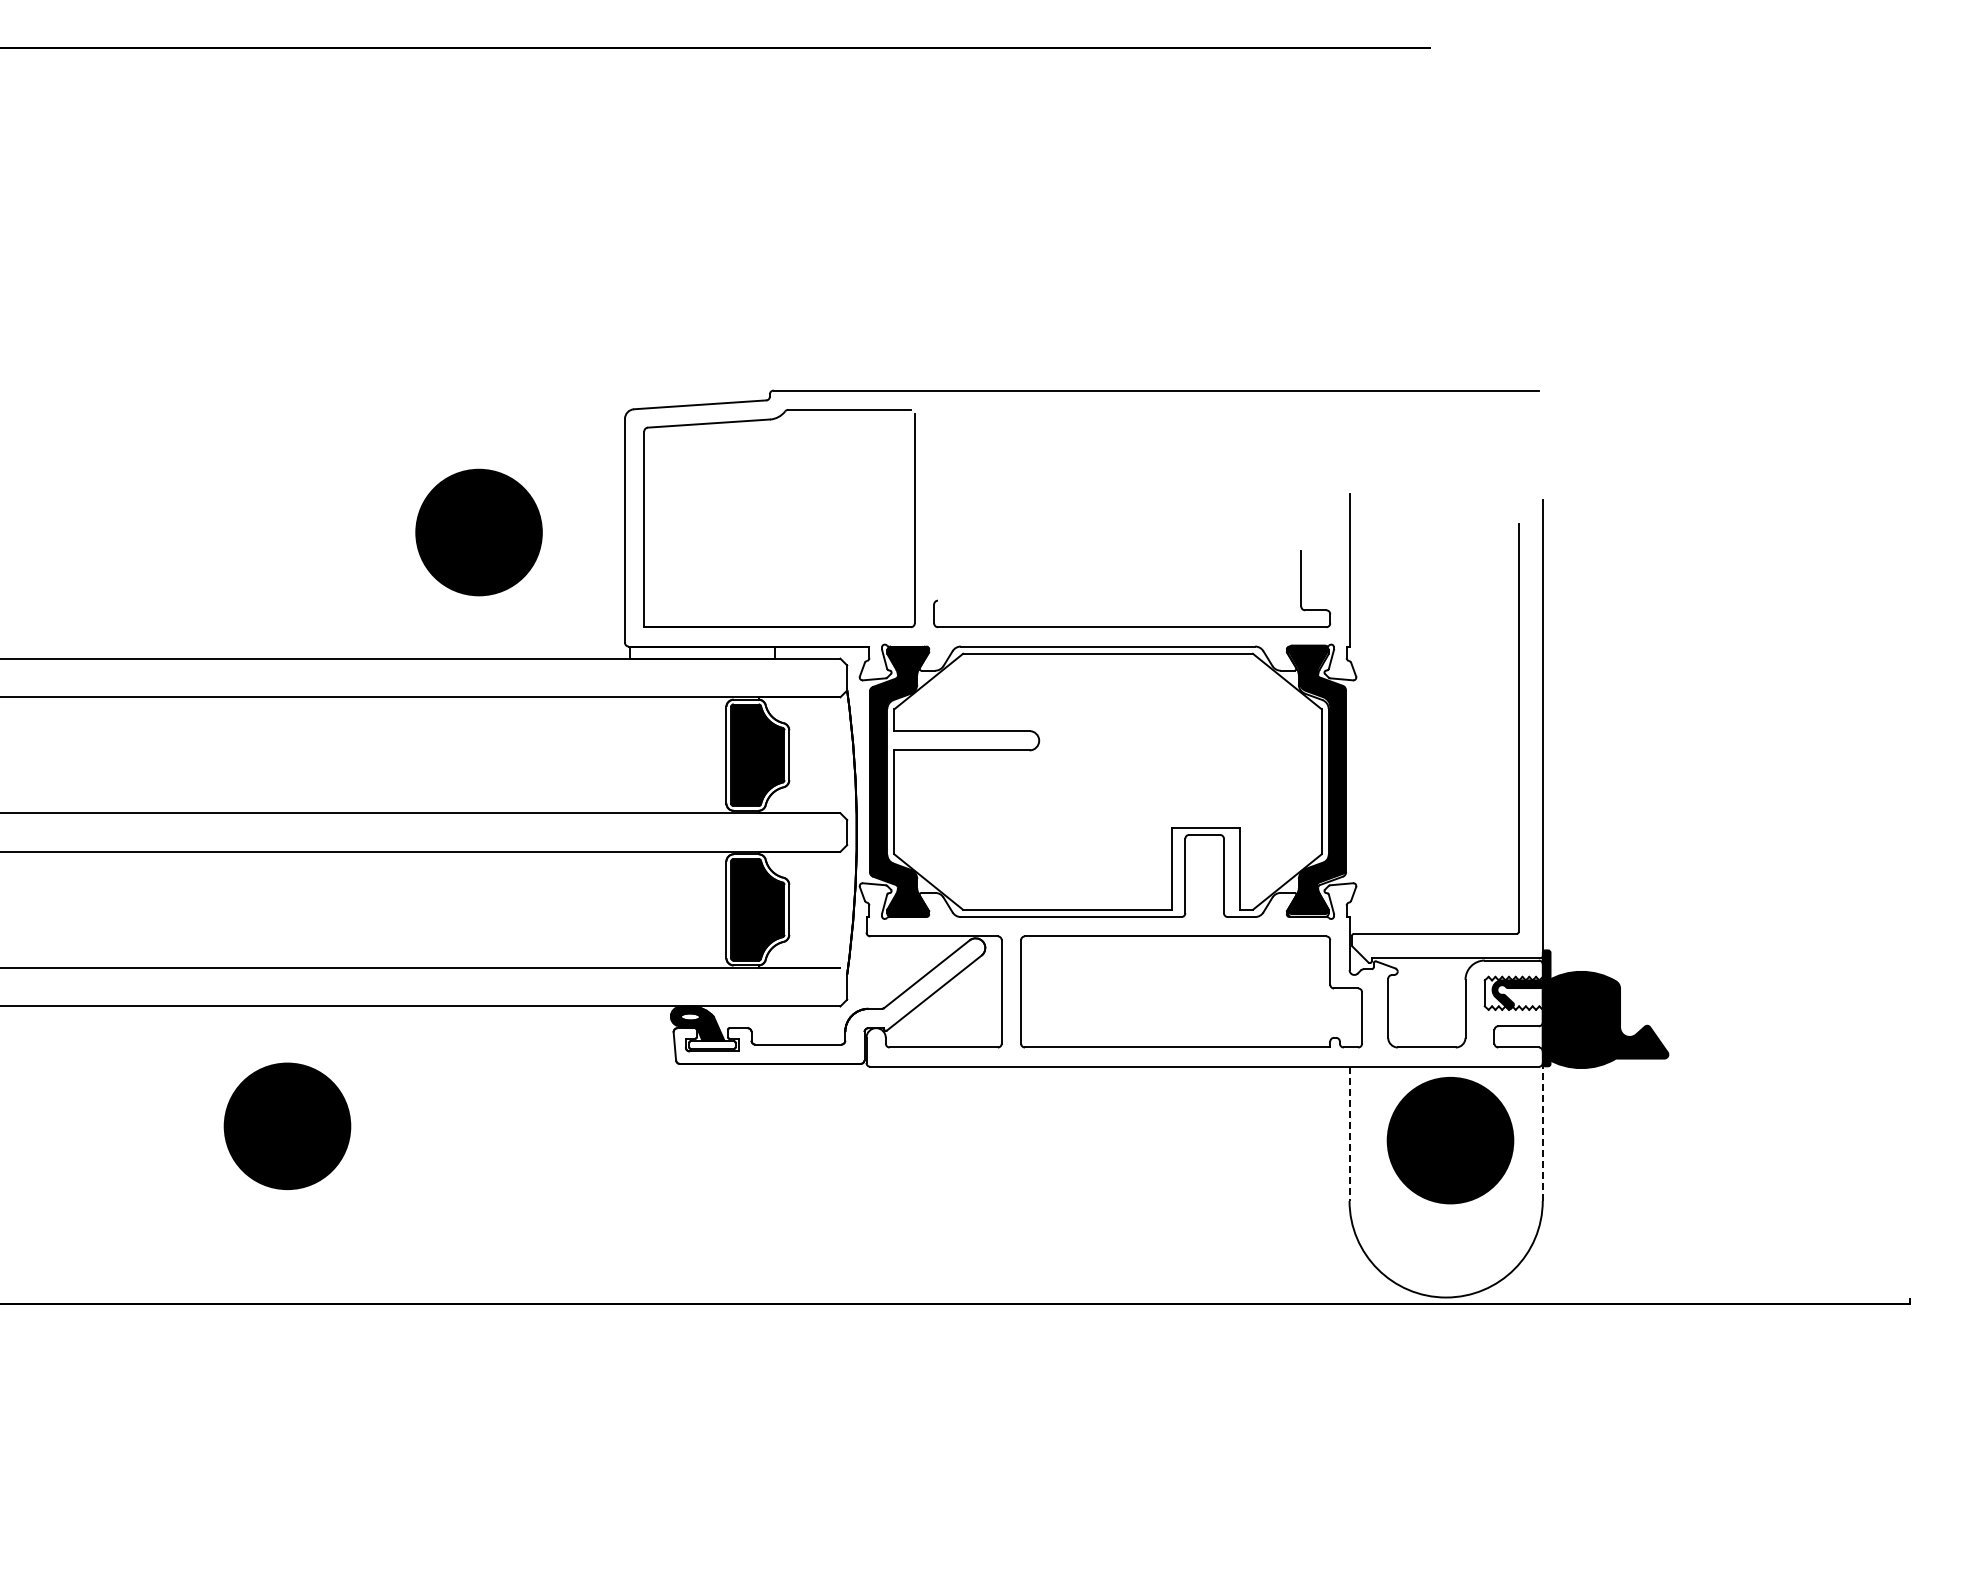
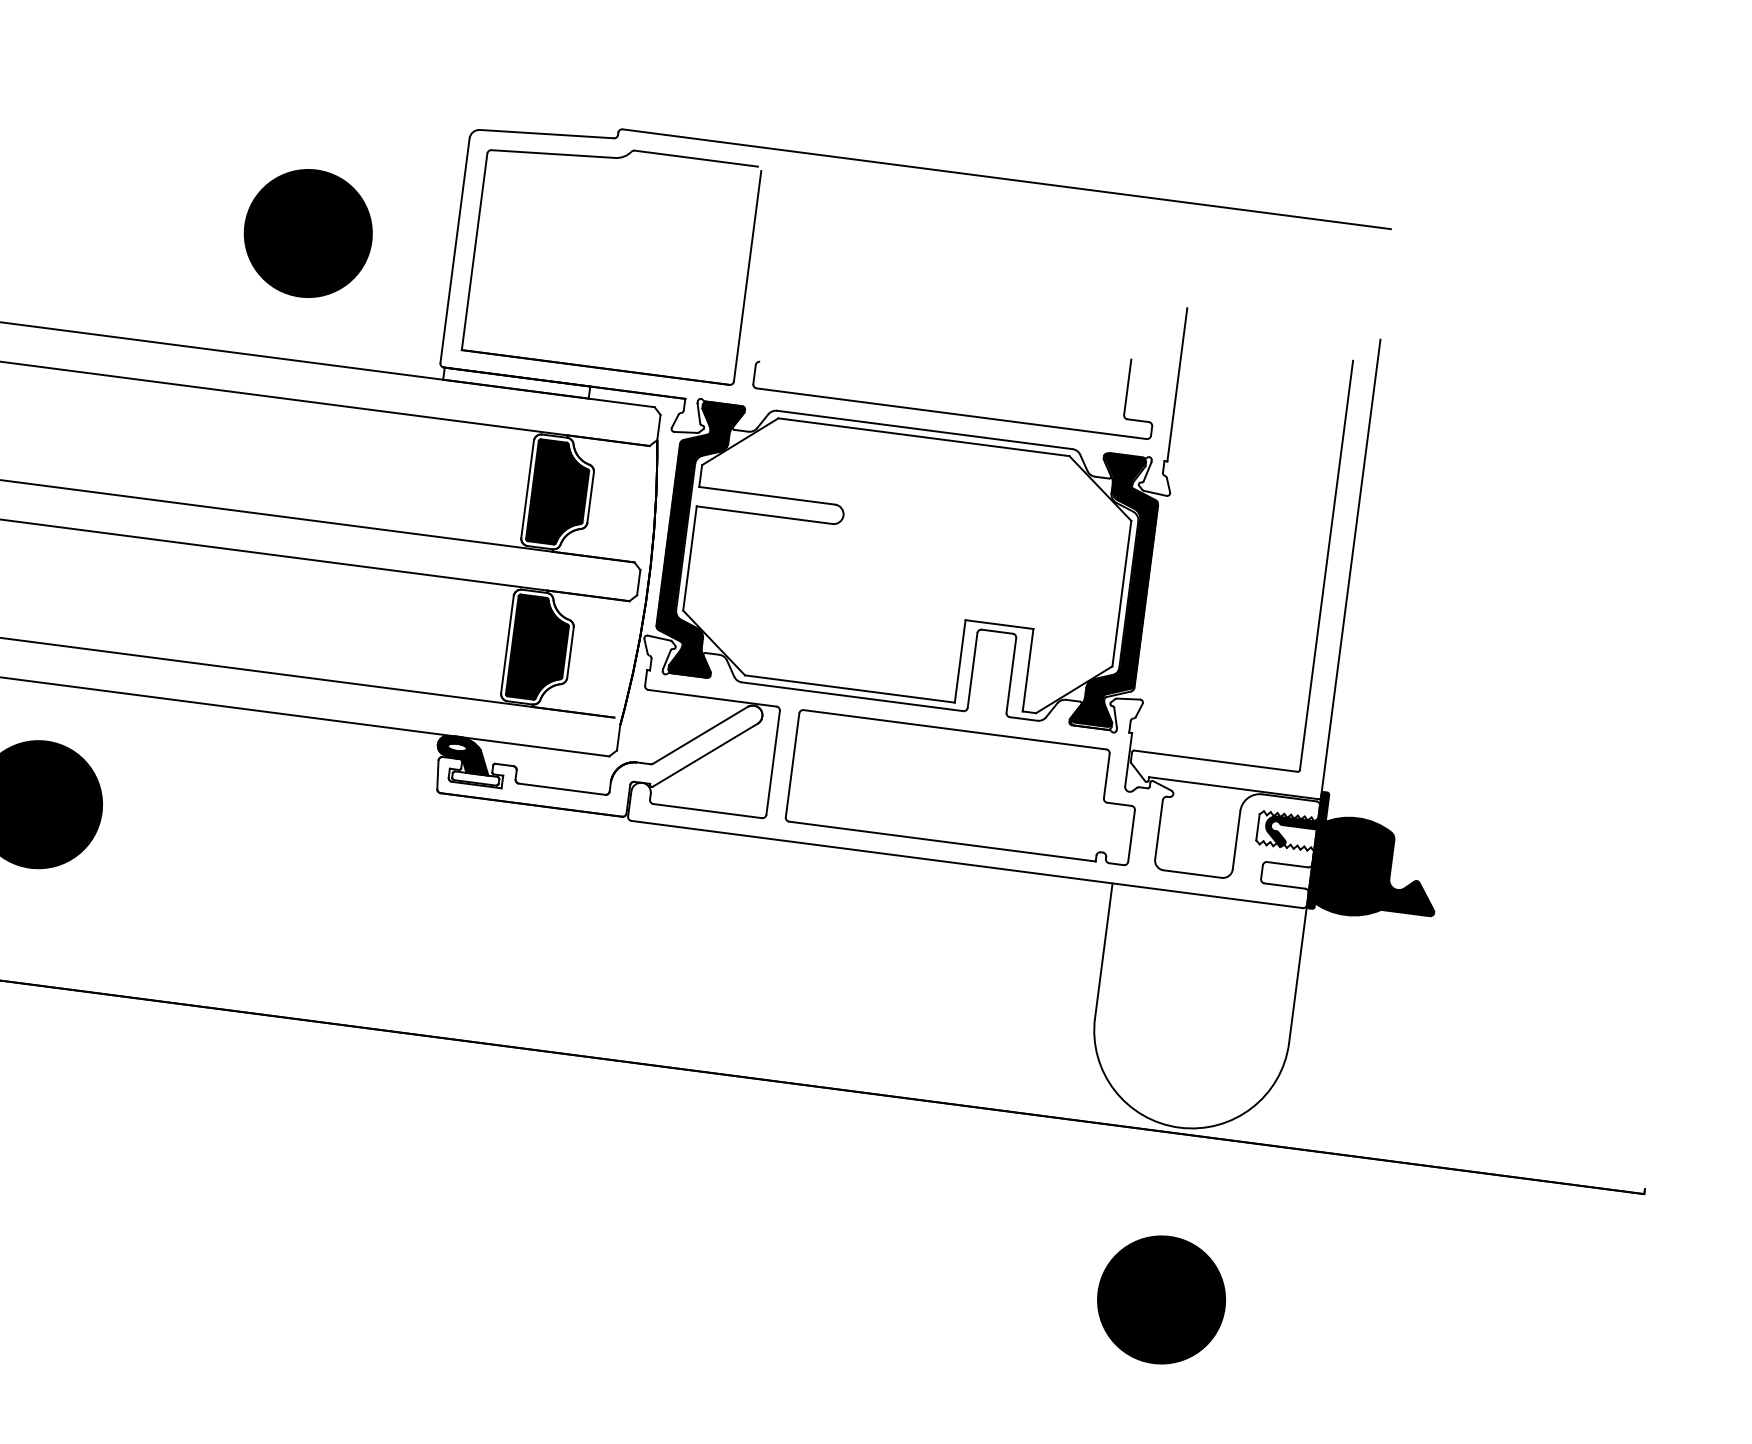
line: (1542, 1132) -> (1297, 974), dashed -> solid
line: (1349, 1133) -> (1103, 950), dashed -> solid
part: (1450, 1140) -> (1161, 1299), moved

